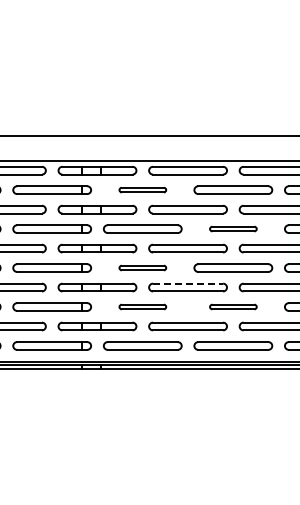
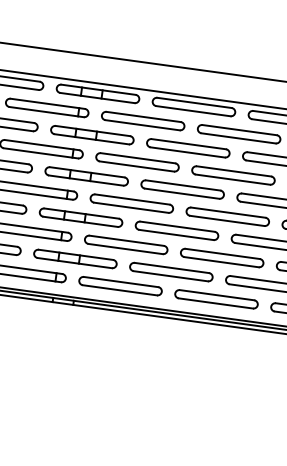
part: (142, 189) -> (142, 120), size x1.67
part: (233, 228) -> (233, 174), size x1.67
part: (142, 267) -> (131, 202), size x1.67
line: (188, 283) -> (178, 226), dashed -> solid
part: (142, 306) -> (126, 244), size x1.67
part: (233, 306) -> (222, 257), size x1.67

